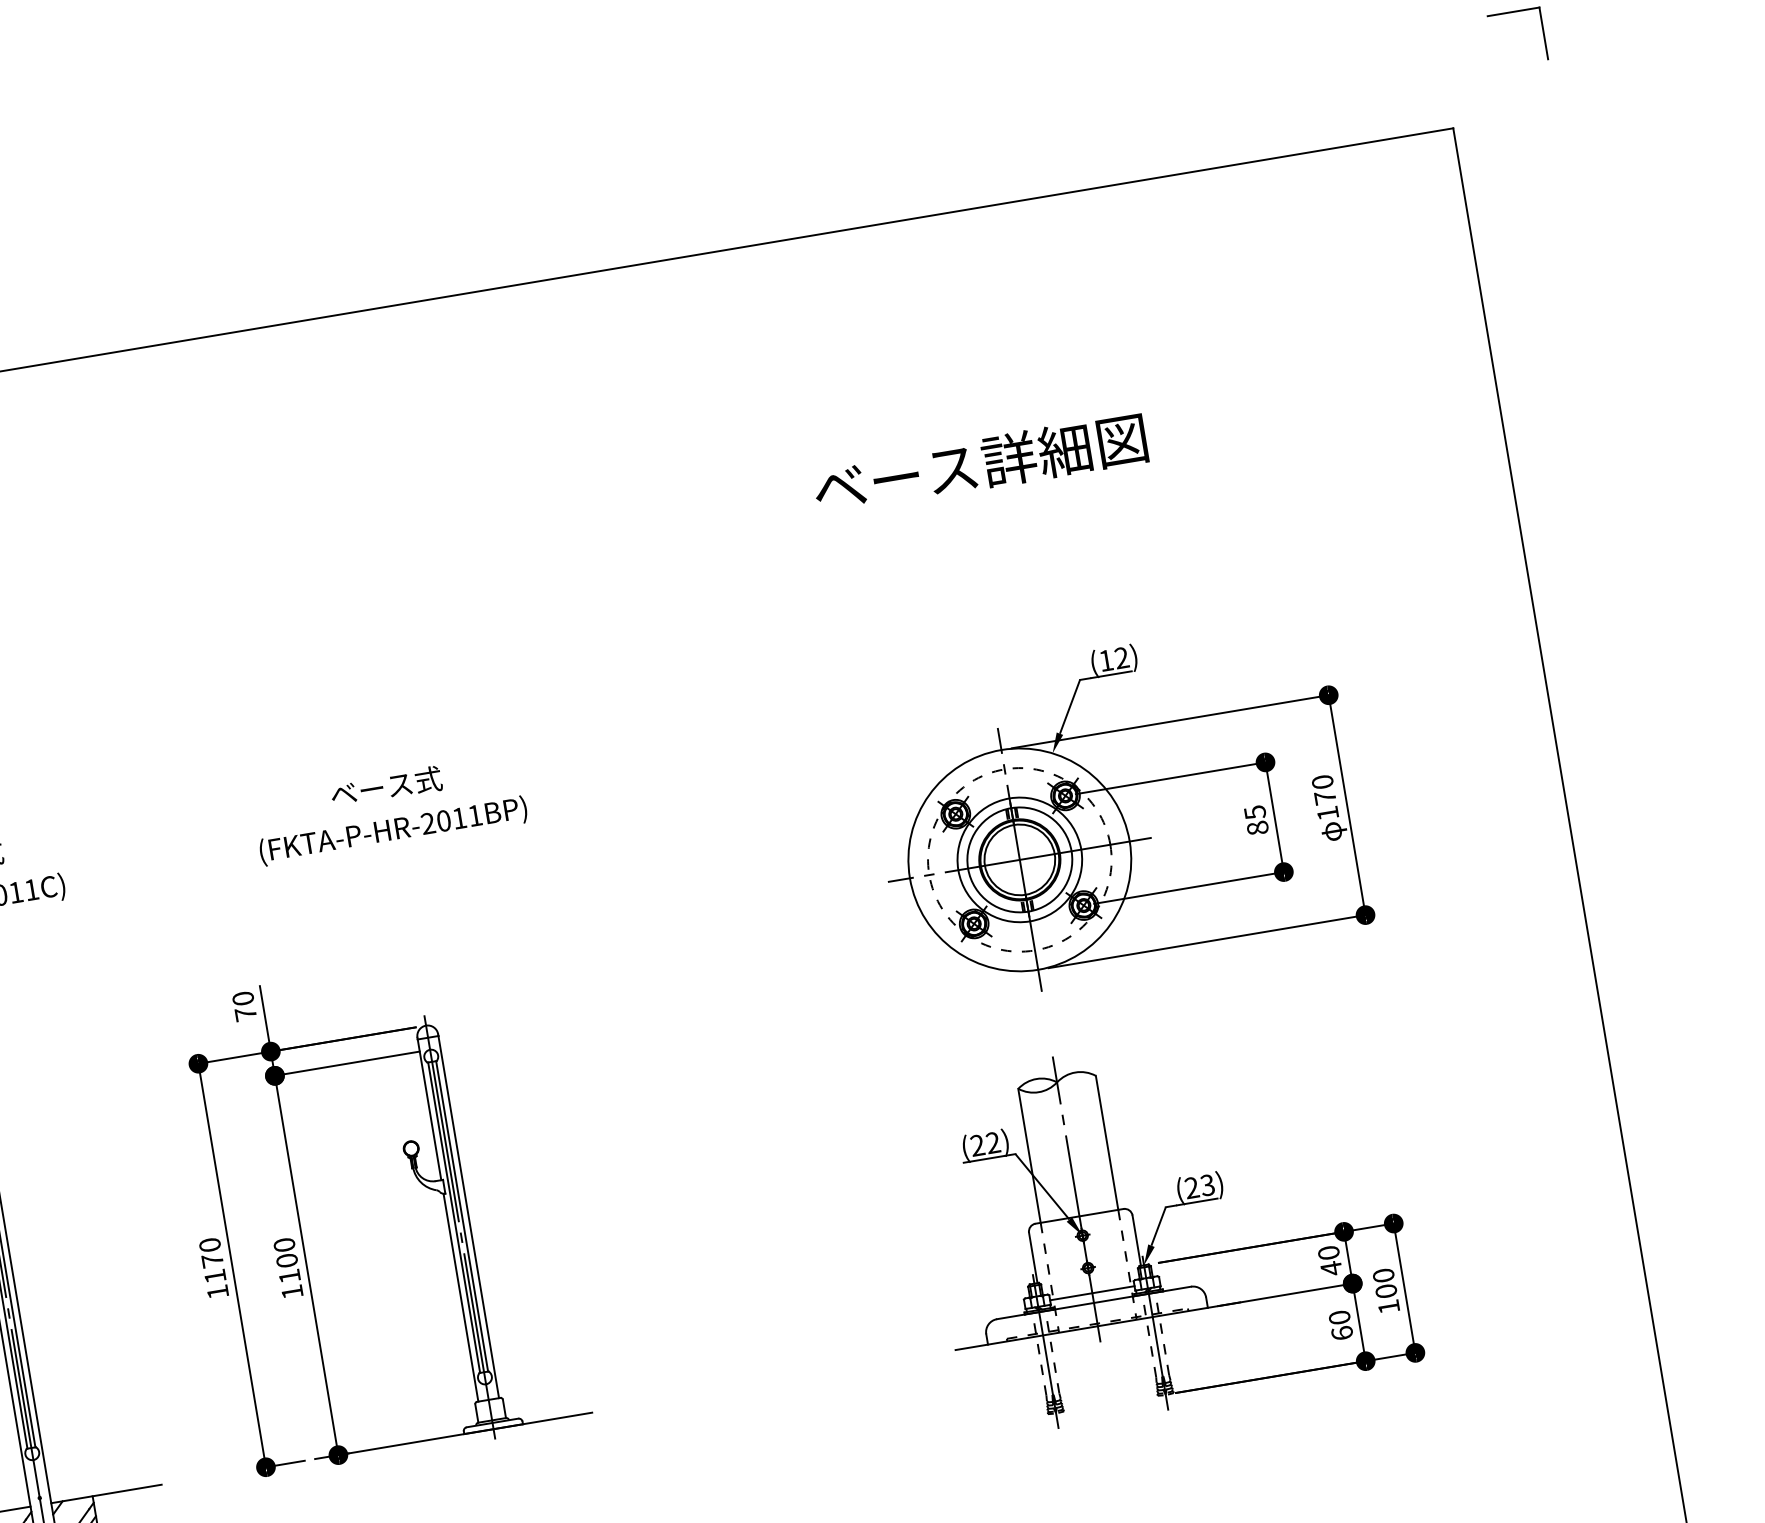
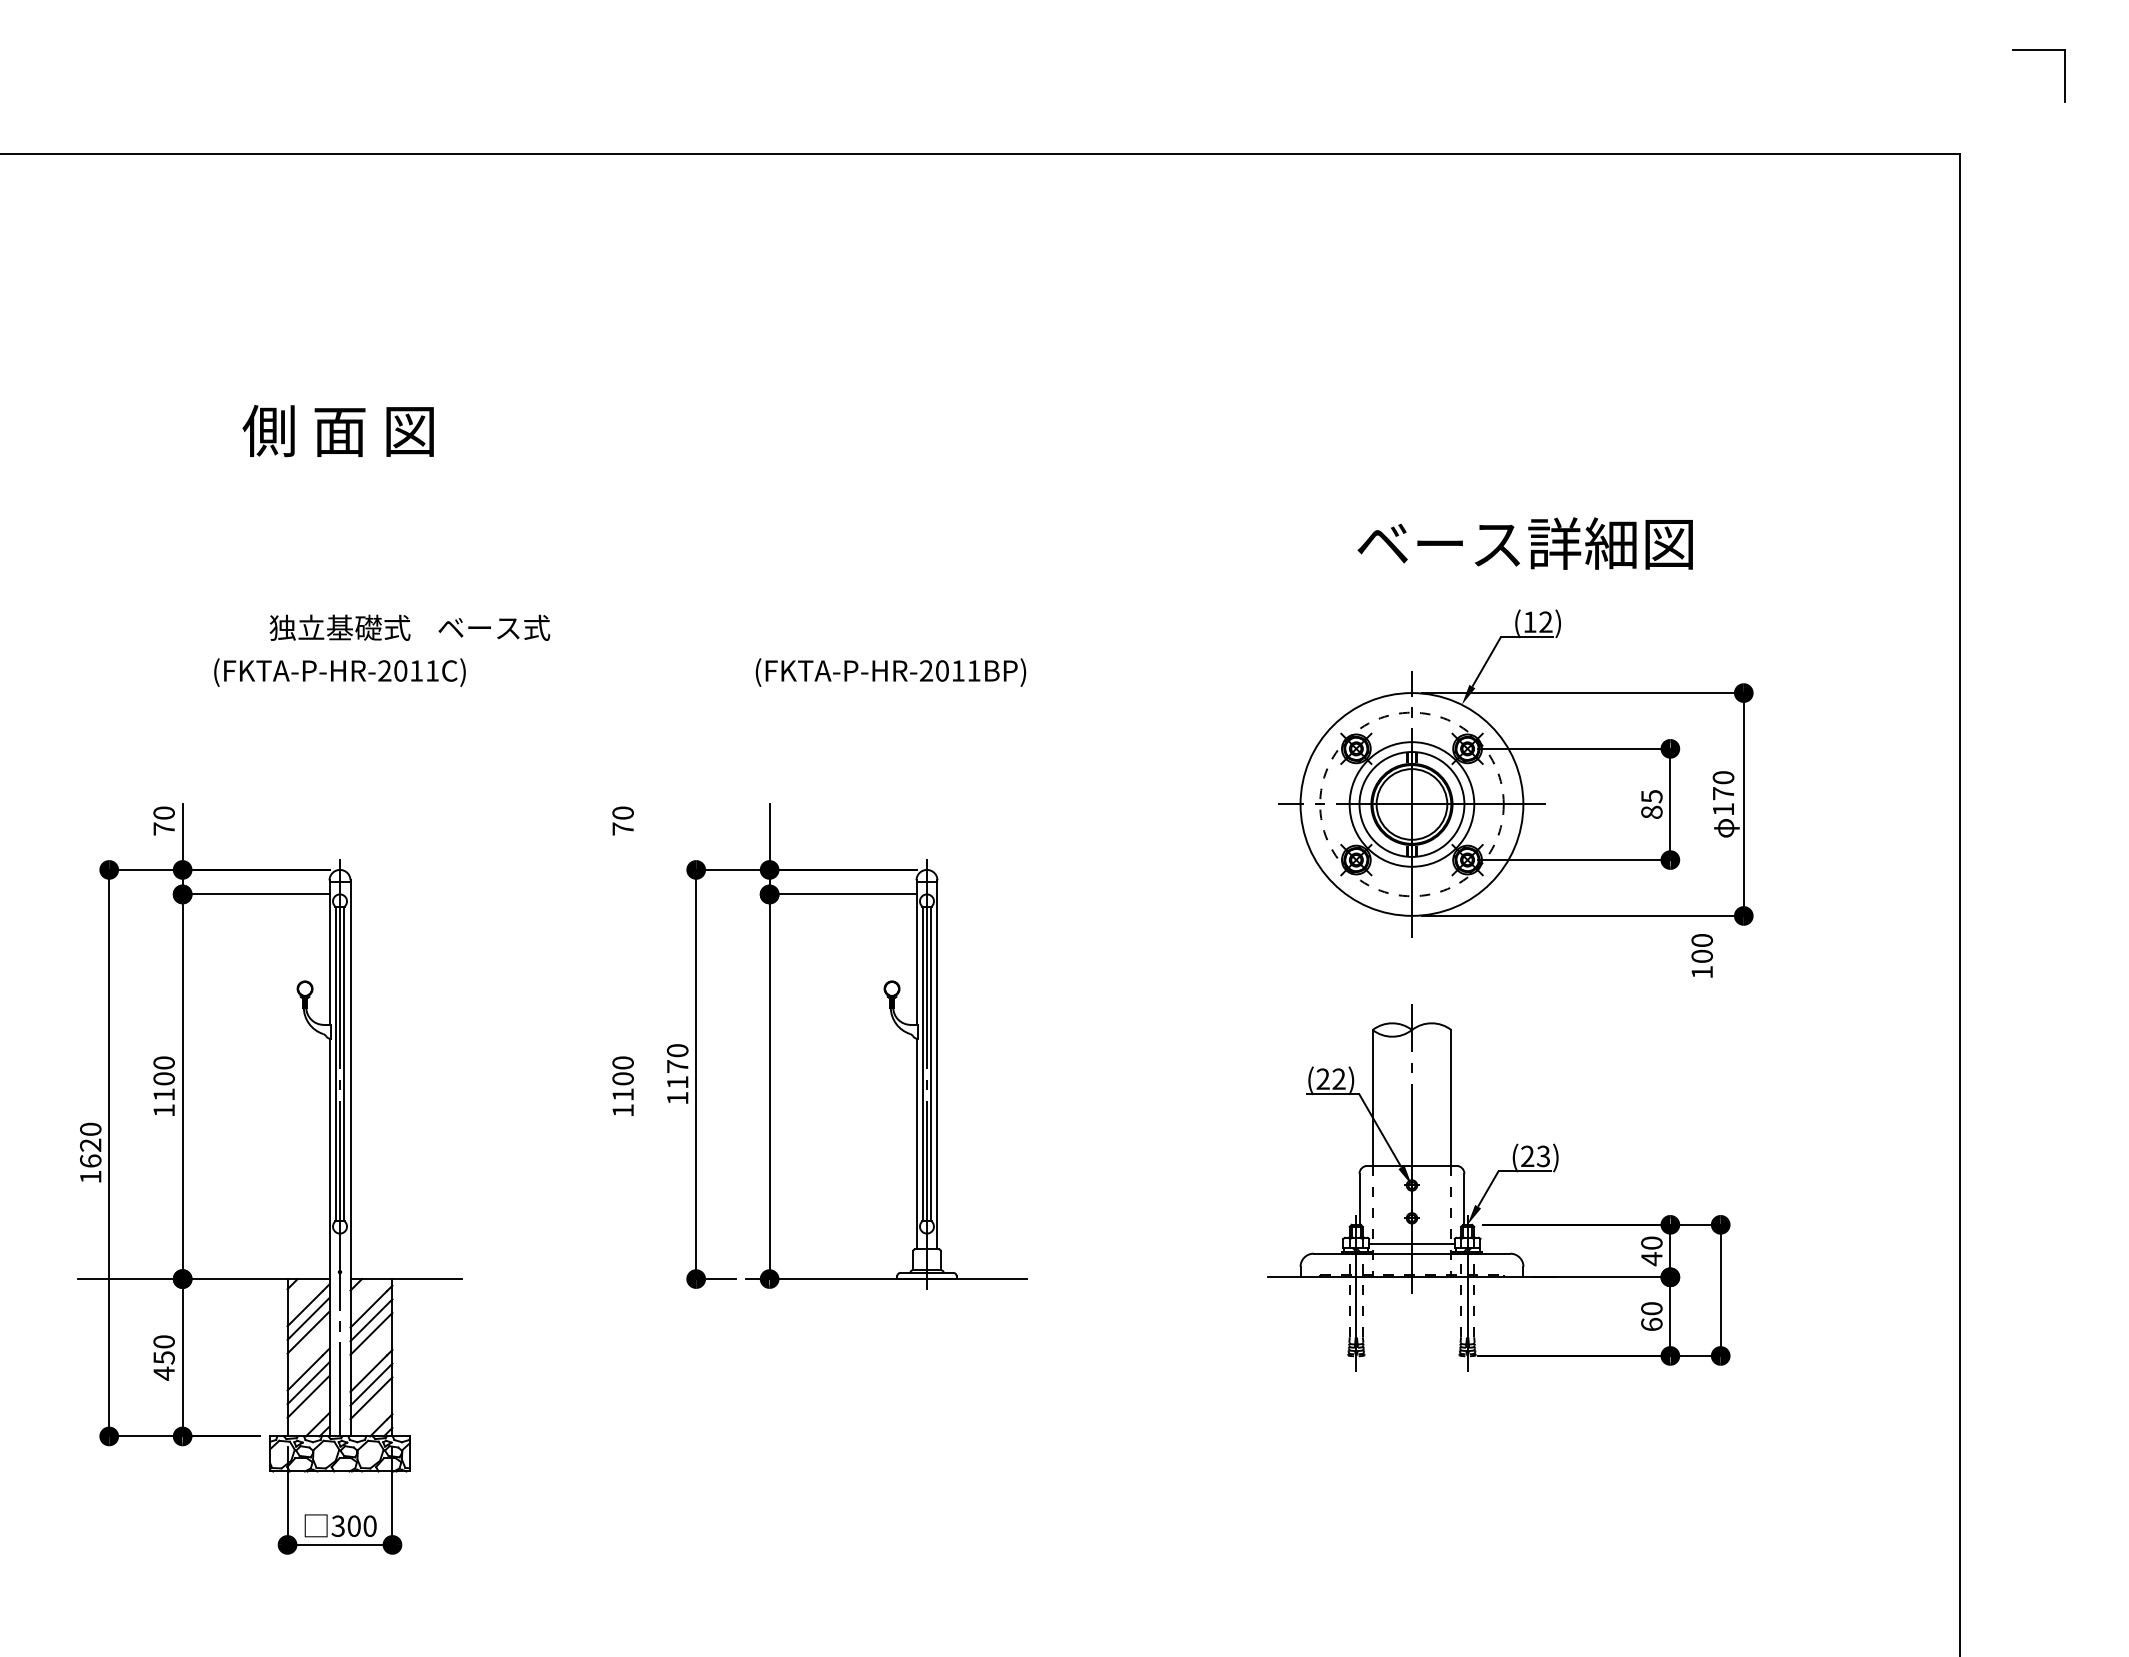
text: (979, 464) -> (1524, 543), moved
text: (386, 786) -> (494, 627), moved
text: (393, 831) -> (890, 672), moved
part: (376, 1212) -> (847, 1046), moved
text: (1385, 1290) -> (1701, 955), moved

